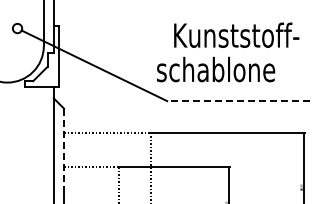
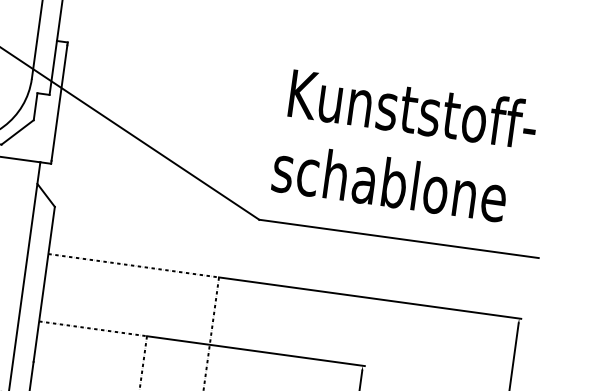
text: (216, 69) -> (390, 182), moved
line: (237, 101) -> (397, 239), dashed -> solid
line: (64, 148) -> (44, 285), dashed -> solid

